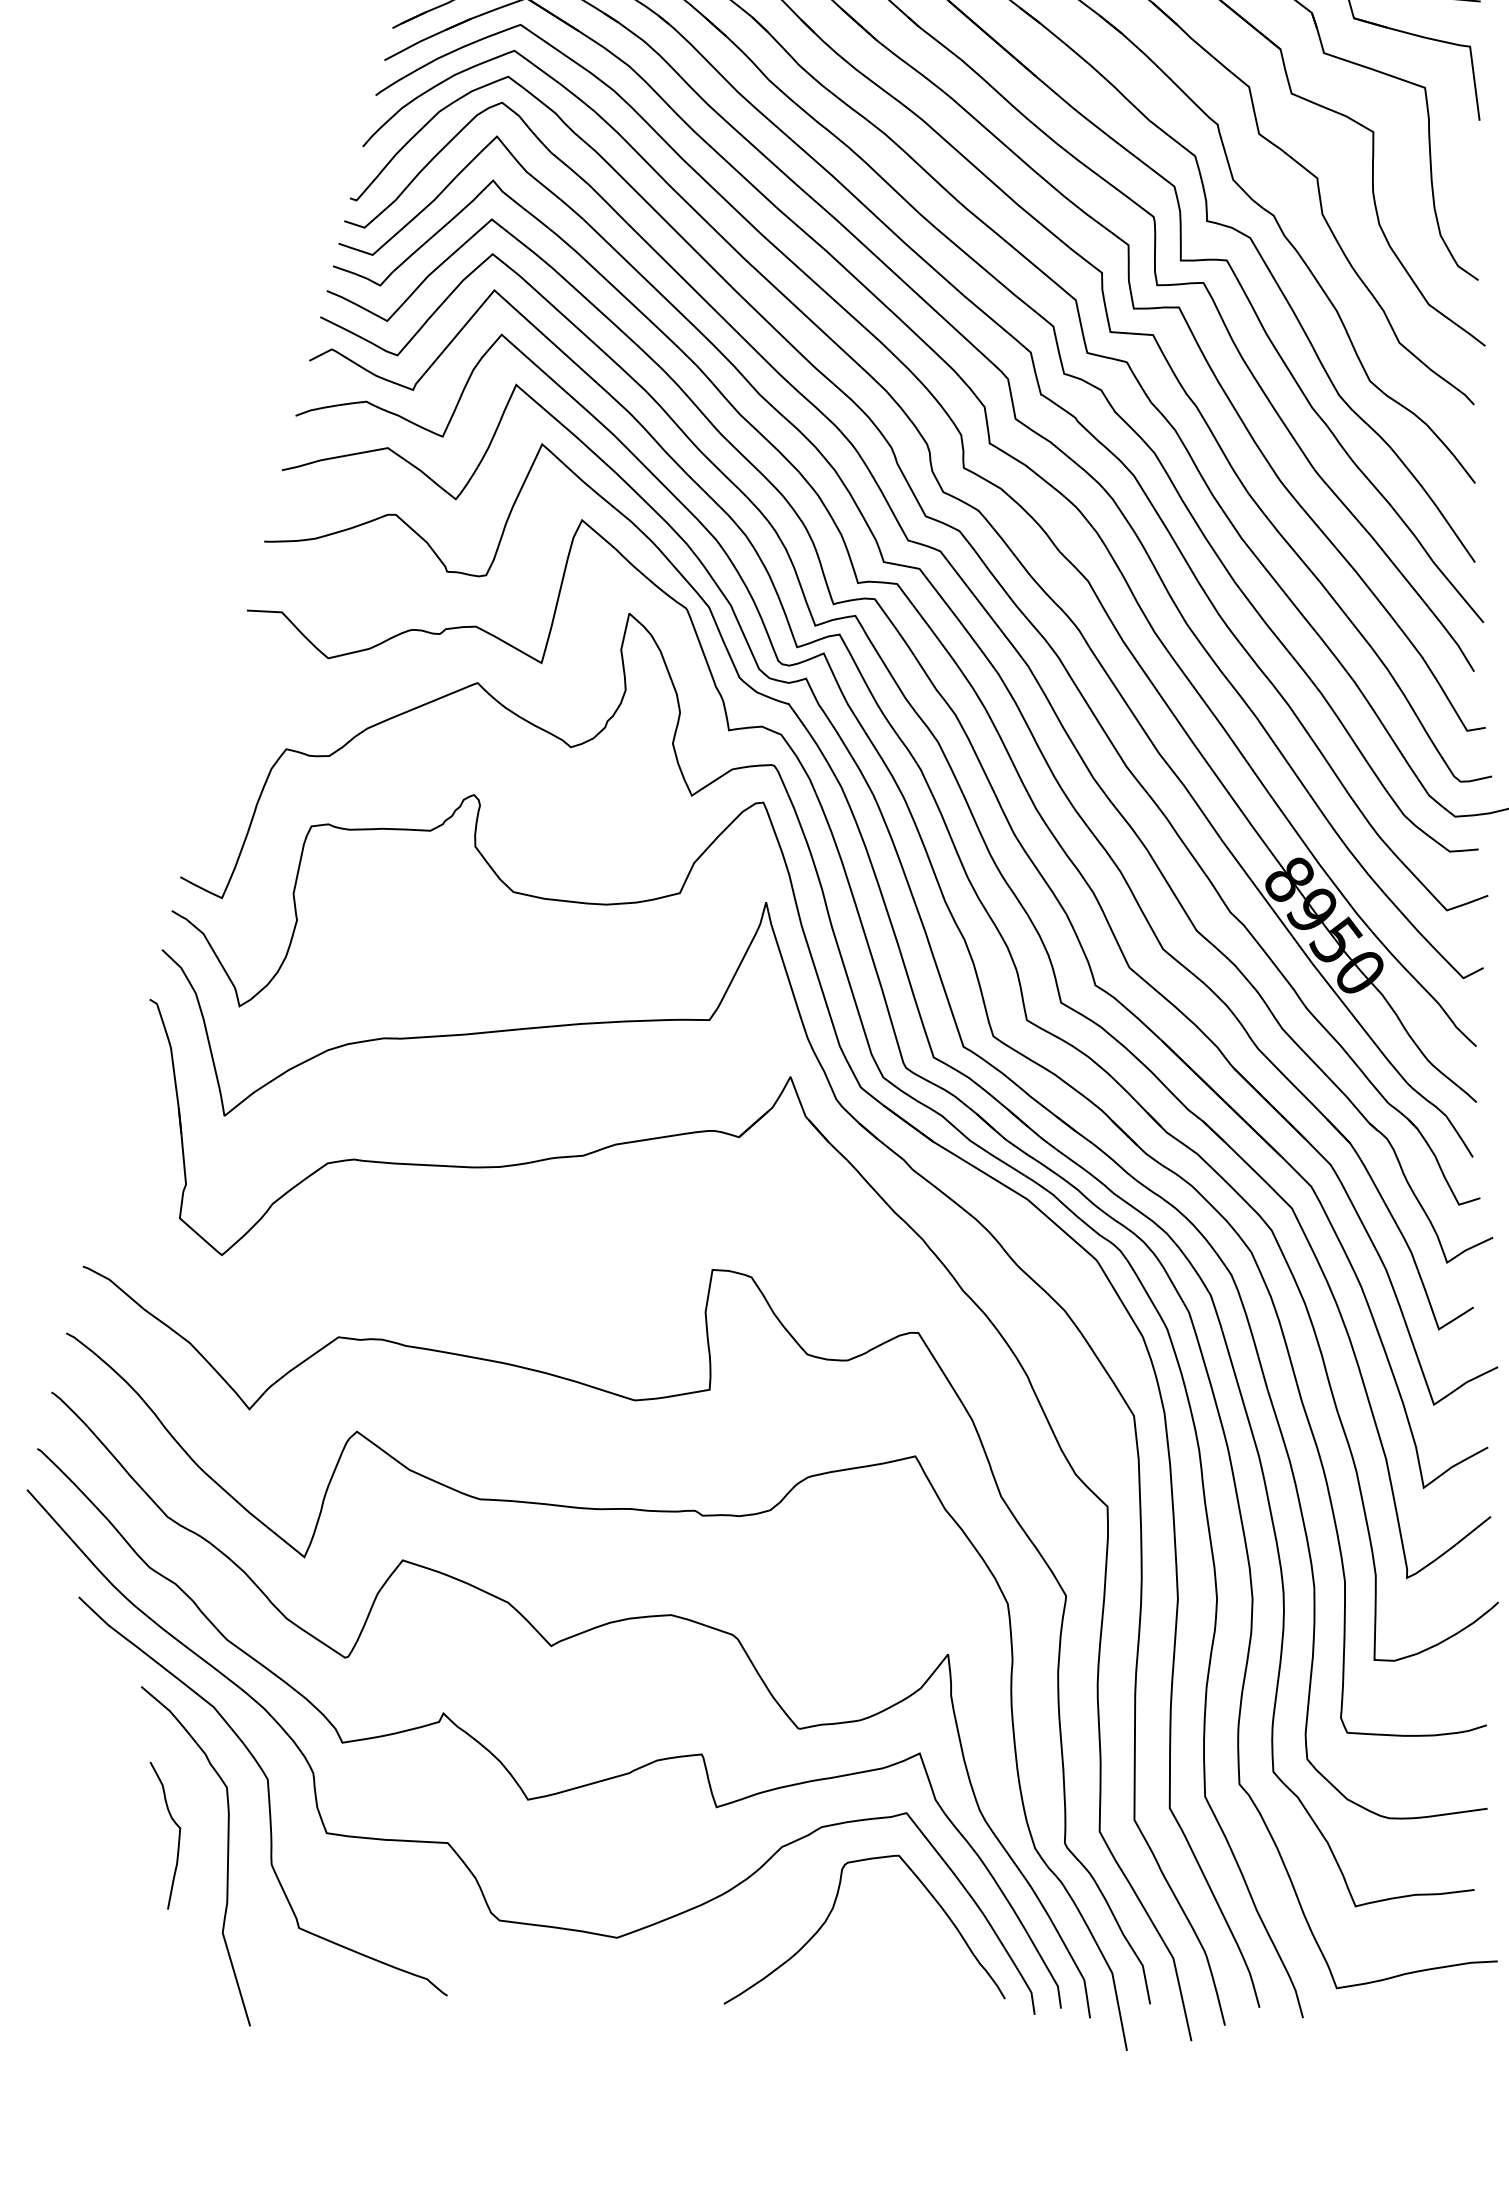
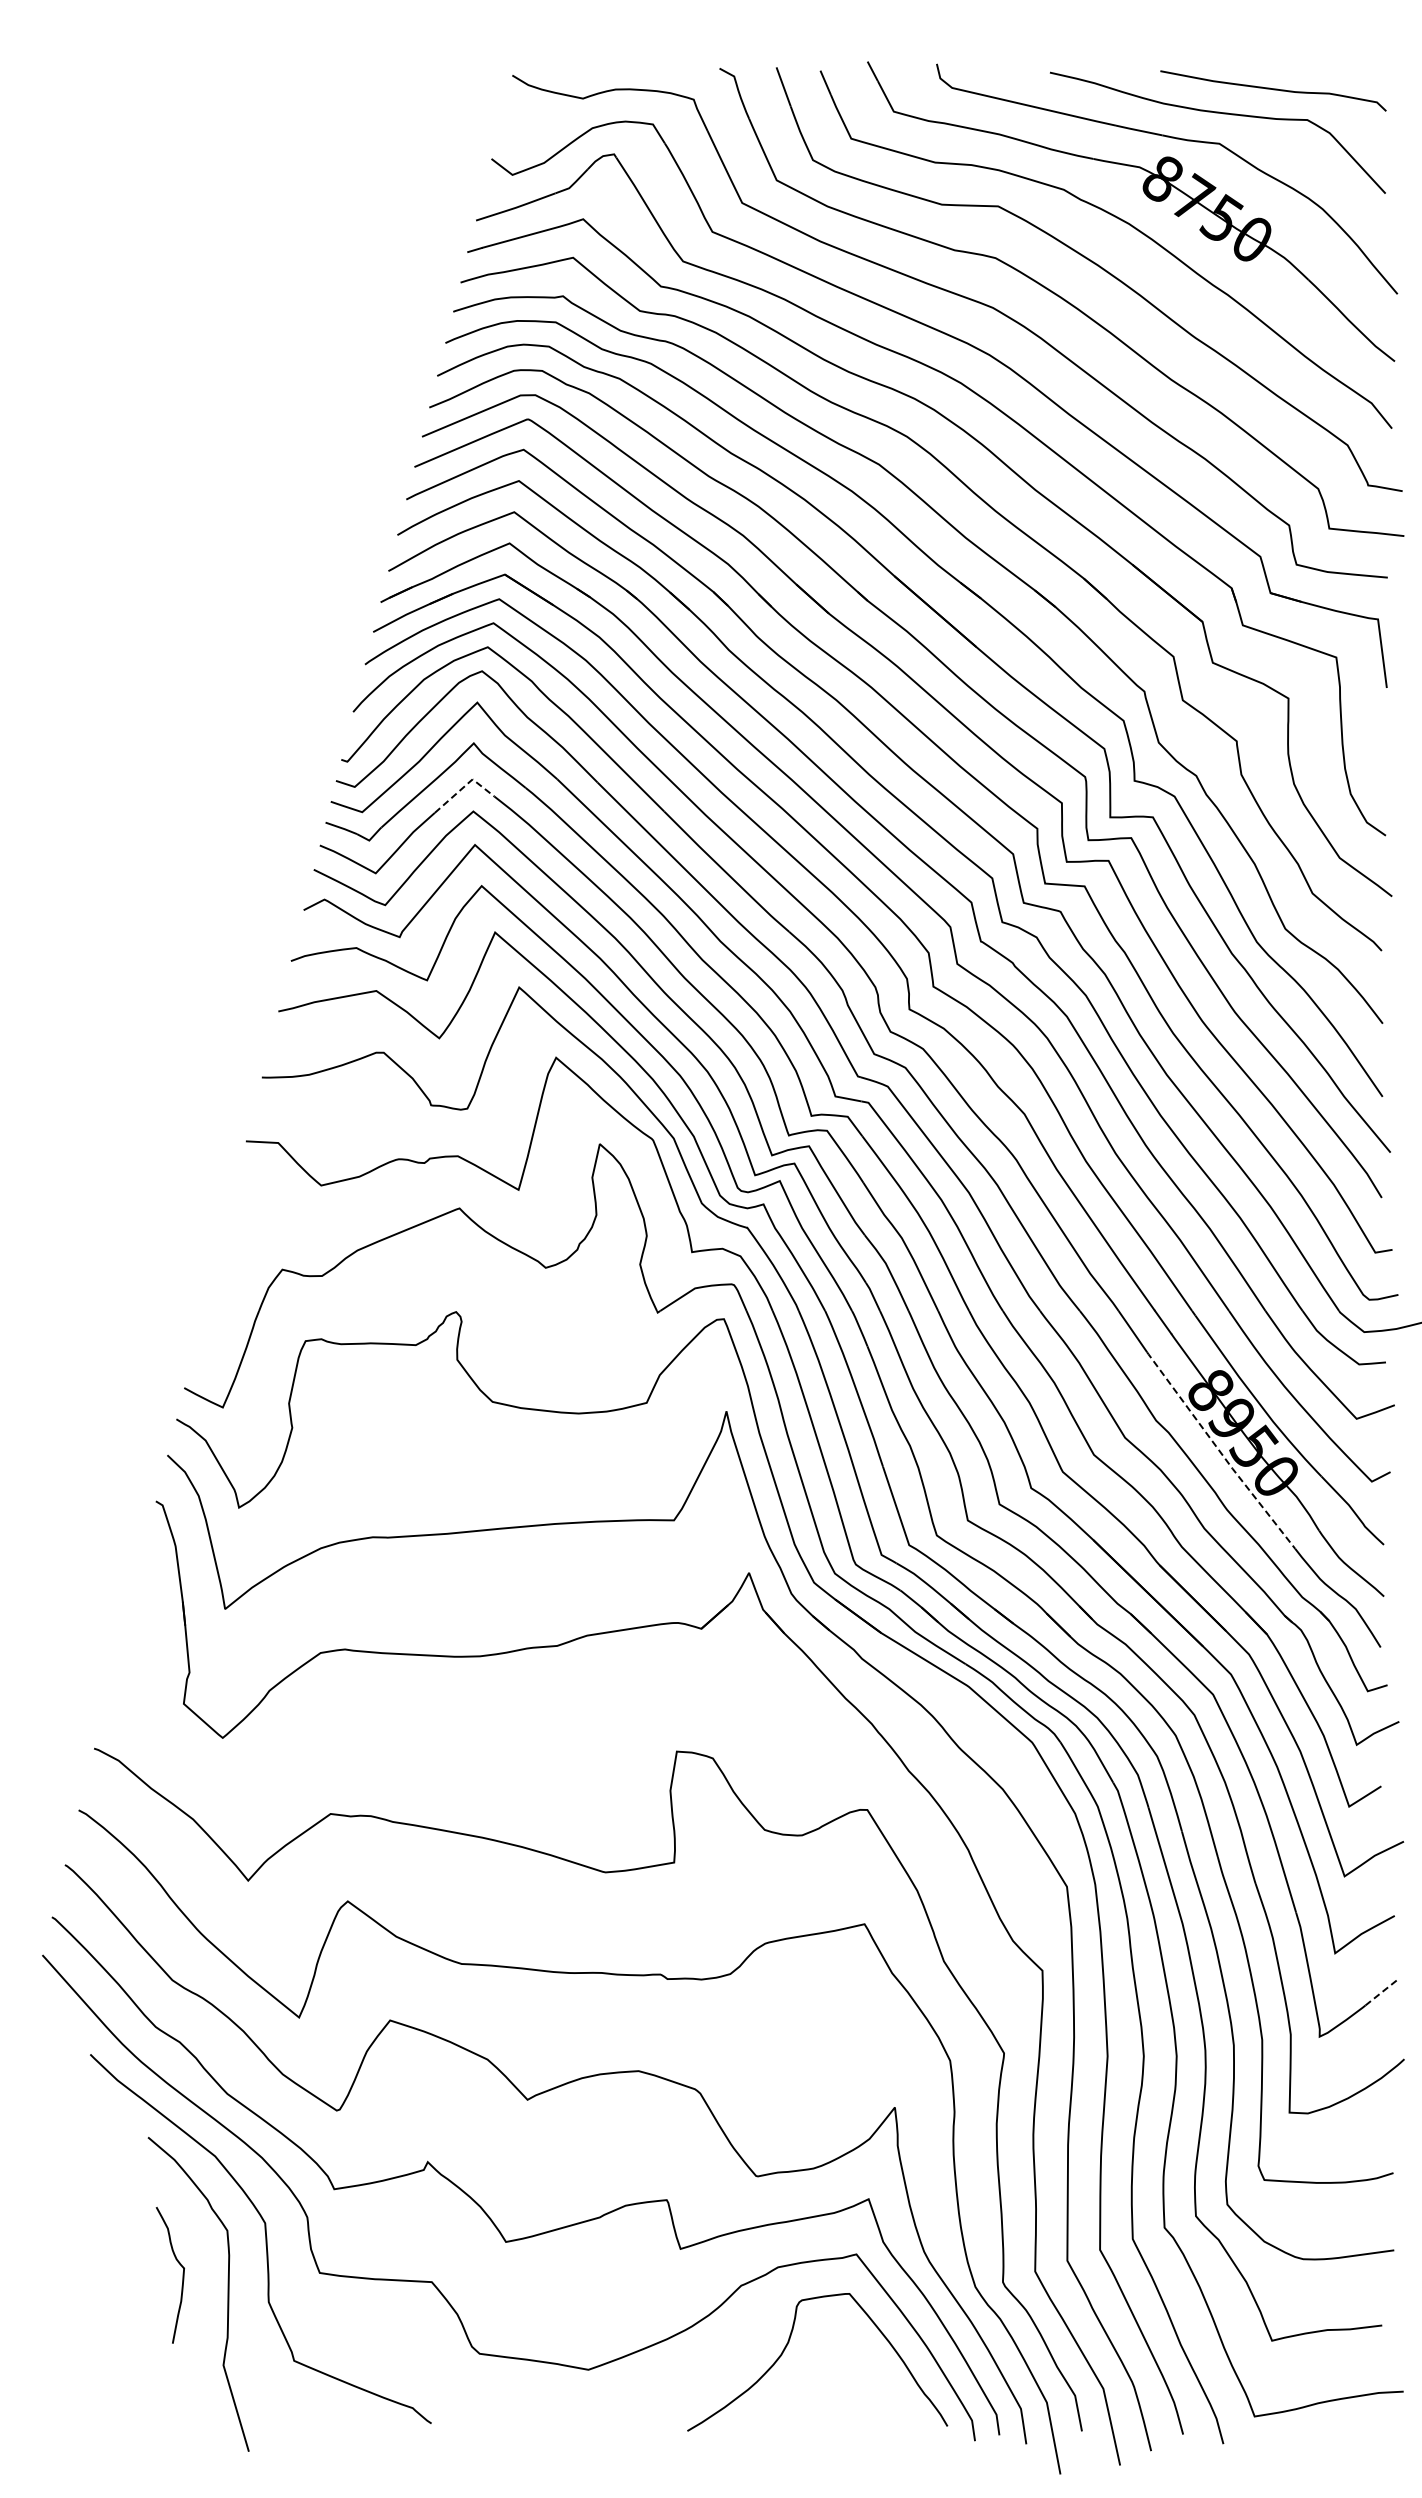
line: (483, 227) -> (464, 786), solid -> dashed
line: (1298, 945) -> (1219, 1451), solid -> dashed
line: (1473, 1530) -> (1381, 1992), solid -> dashed

